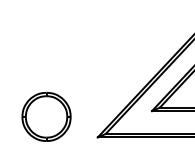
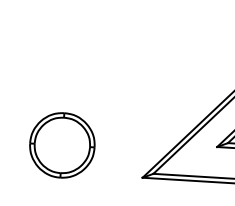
part: (46, 116) -> (62, 144), moved

